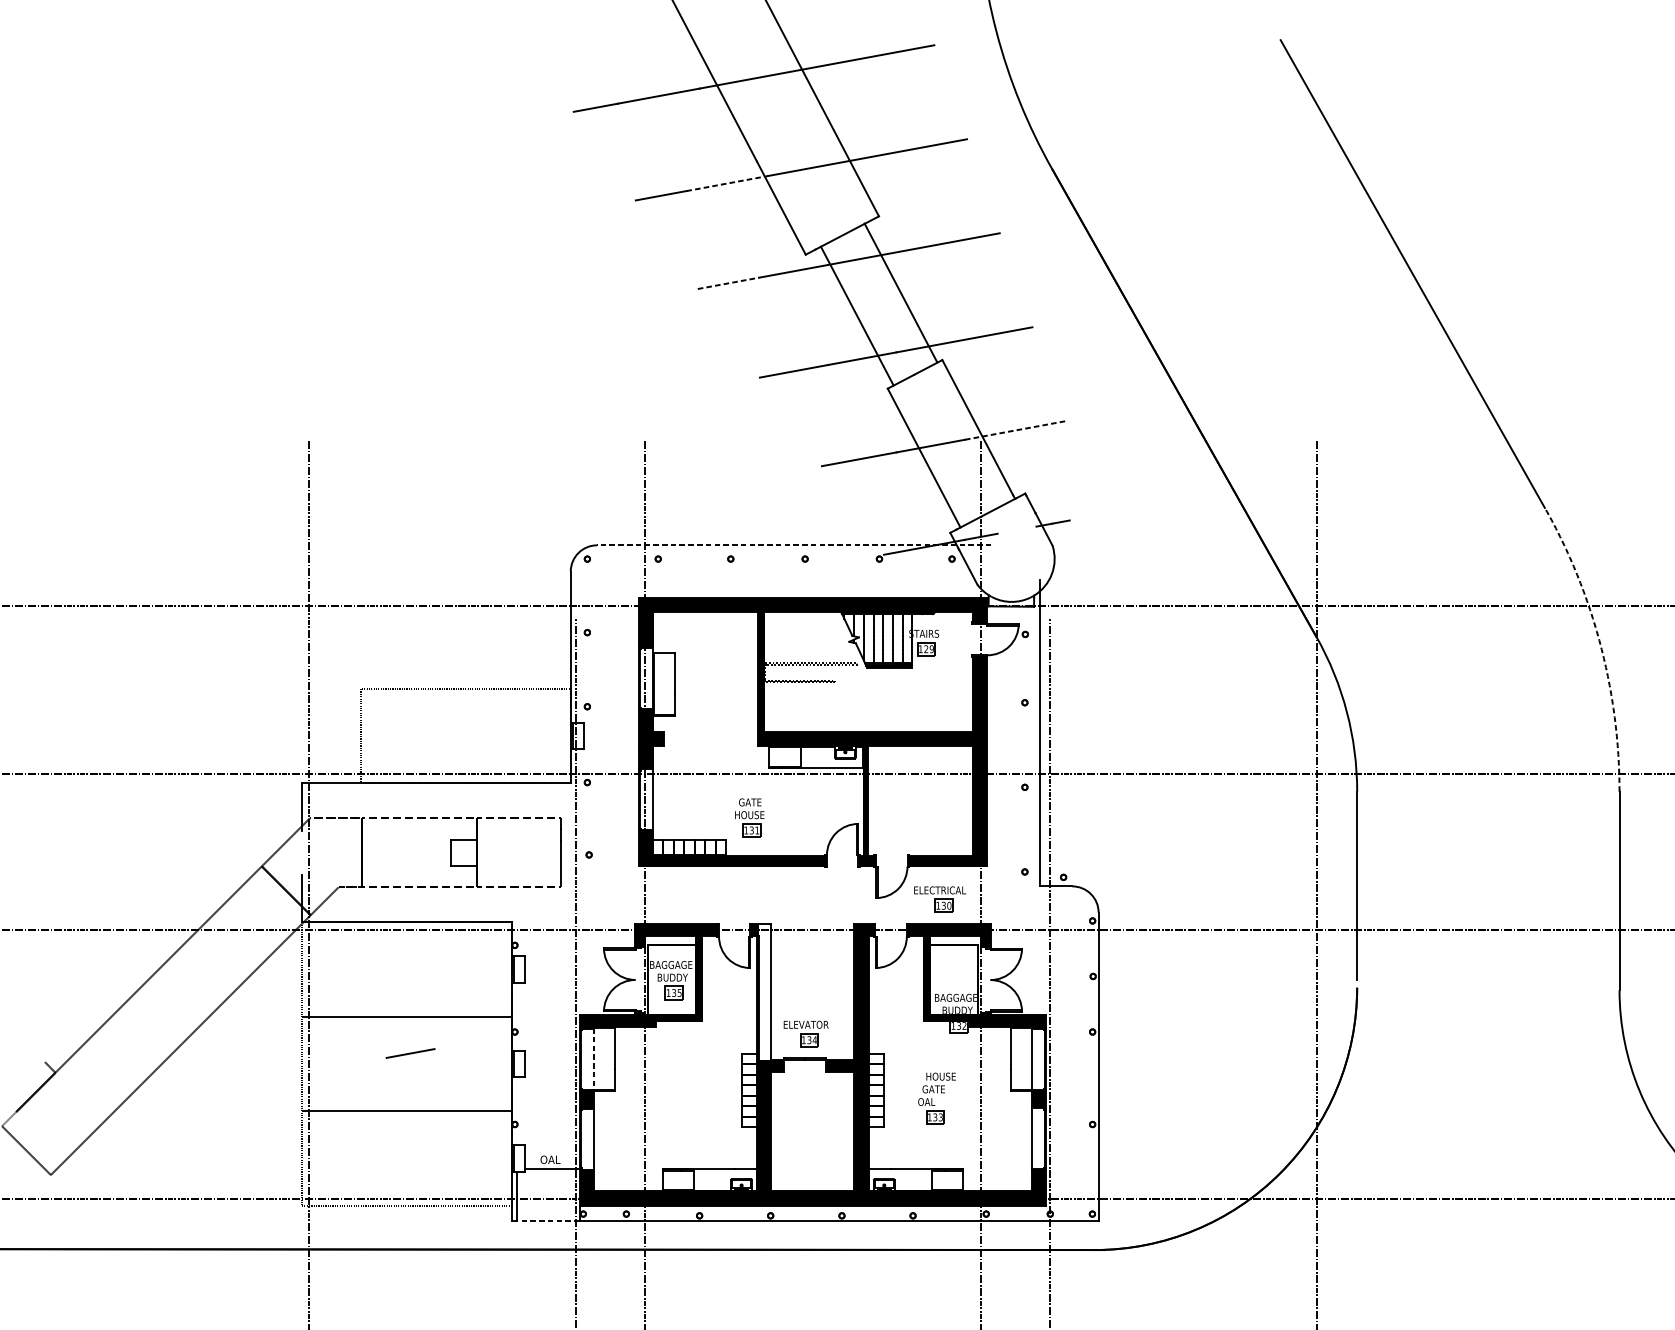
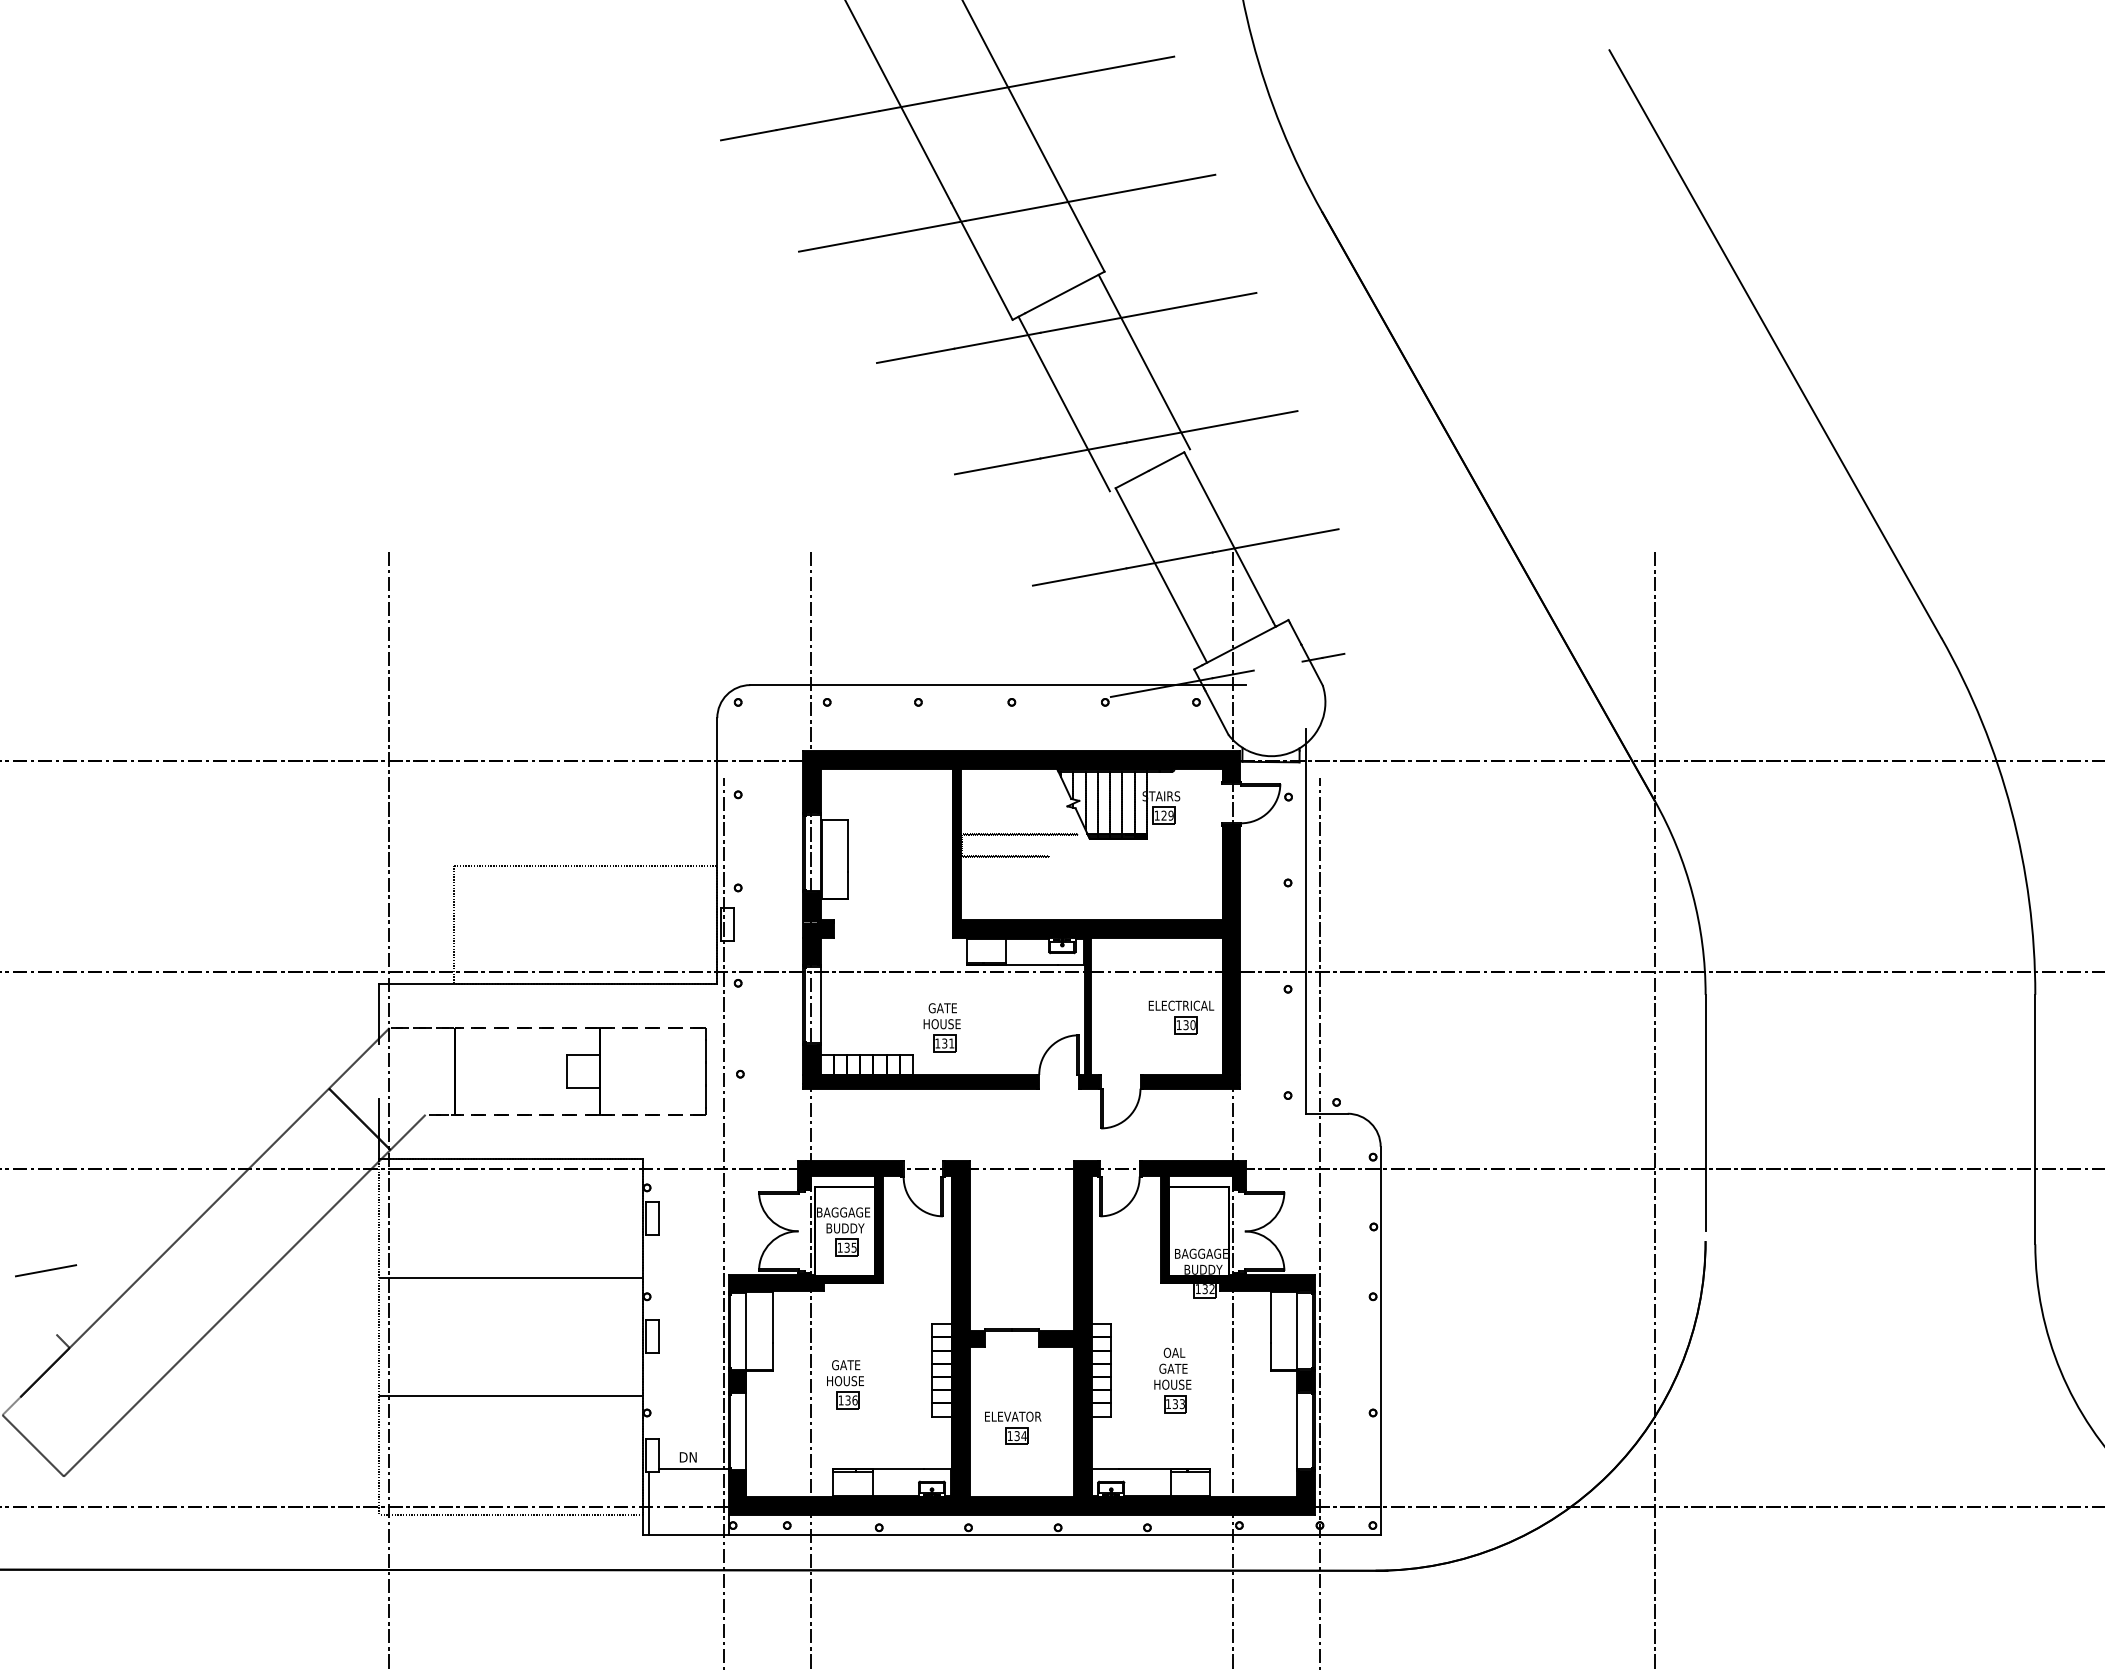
line: (727, 183) -> (914, 230), dashed -> solid
line: (729, 283) -> (916, 355), dashed -> solid
line: (900, 292) -> (1063, 403), moved
line: (857, 315) -> (1144, 361), moved
line: (1014, 430) -> (1275, 540), dashed -> solid
line: (794, 545) -> (998, 685), dashed -> solid
arc: (1600, 645) -> (2011, 810), dashed -> solid
part: (940, 899) -> (1181, 1017), moved
fill: (765, 992) -> (961, 1246), added
part: (806, 1033) -> (1013, 1427), moved
line: (411, 1053) -> (46, 1270), moved
line: (594, 1059) -> (746, 1331), dashed -> solid
text: (940, 1076) -> (1182, 1352), HOUSE -> OAL
part: (672, 1101) -> (845, 1384), added
text: (932, 1101) -> (1172, 1384), OAL -> HOUSE
text: (550, 1159) -> (691, 1457), OAL -> DN
line: (548, 1221) -> (689, 1534), dashed -> solid

